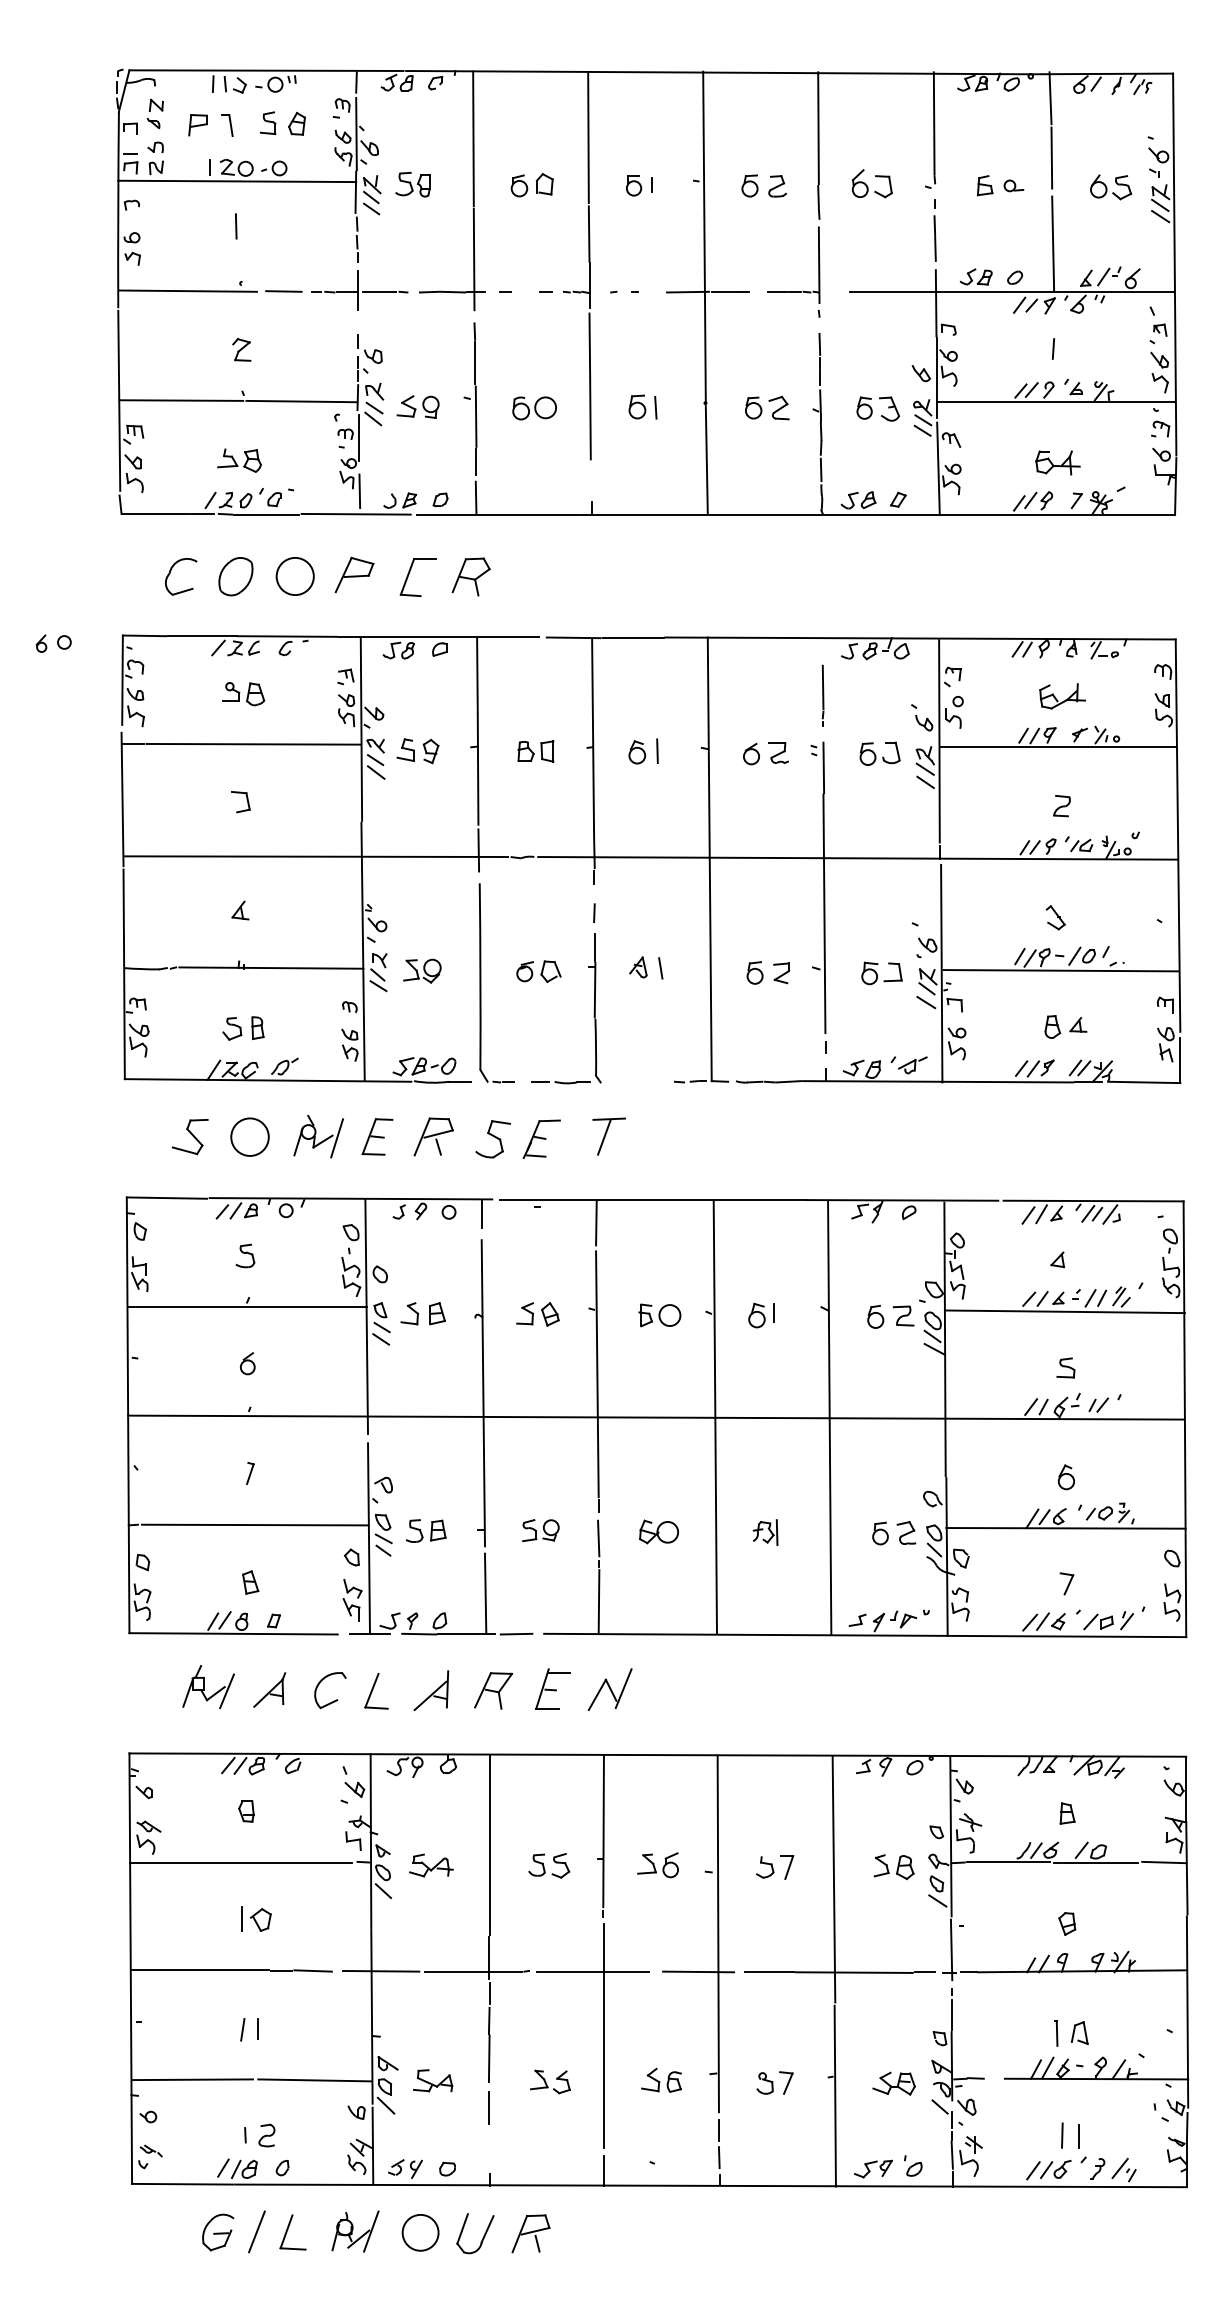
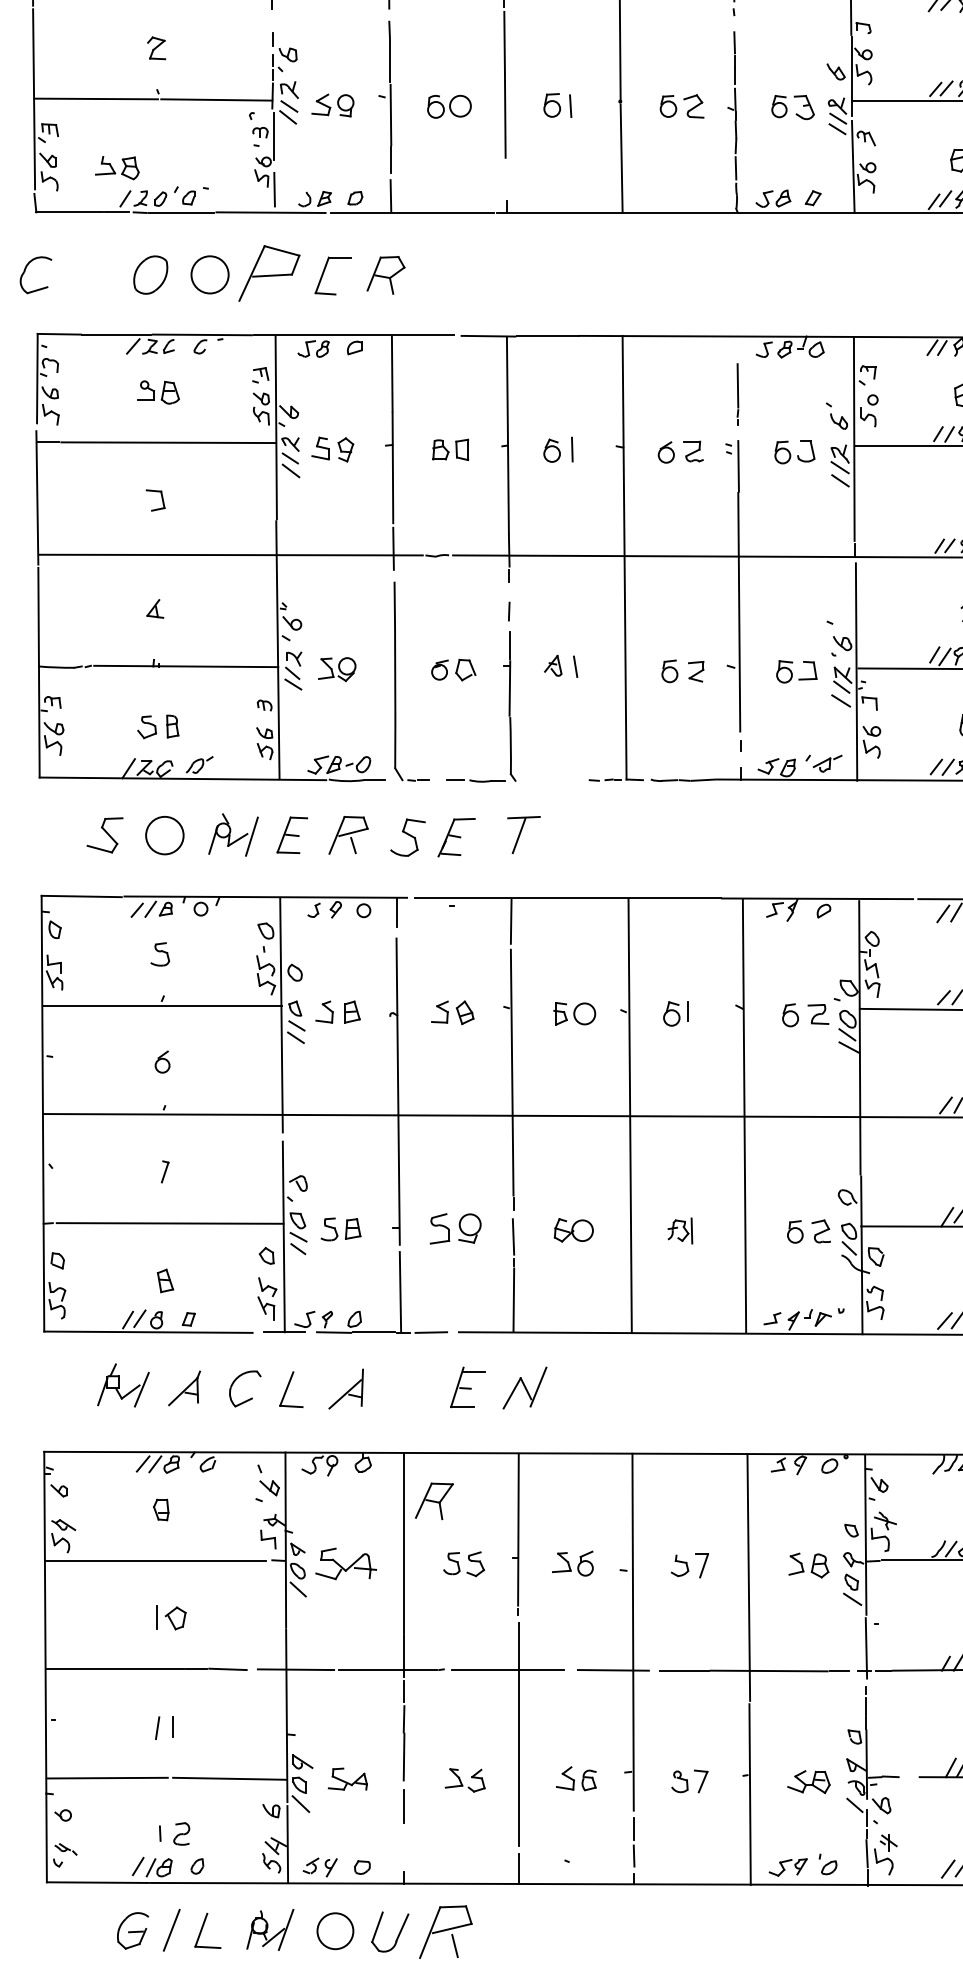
part: (239, 460) -> (117, 167), moved
part: (170, 573) -> (25, 271), moved
part: (354, 574) -> (269, 272), size x1.6
part: (540, 1530) -> (455, 1228), size x1.4
part: (493, 1690) -> (434, 1500), moved
part: (431, 1865) -> (346, 1563), size x1.4
part: (530, 2233) -> (445, 1931), size x1.4

